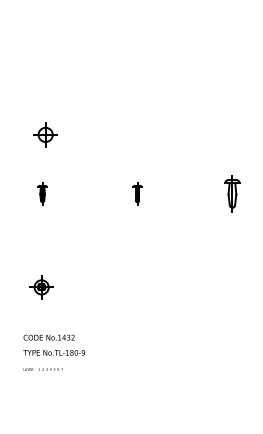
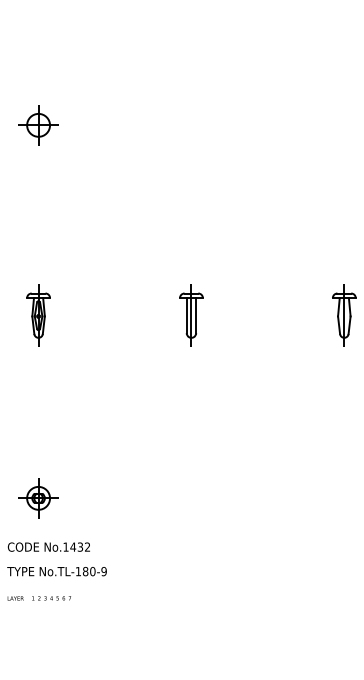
part: (45, 134) -> (38, 124), moved
part: (42, 193) -> (38, 314), size x1.67
part: (137, 193) -> (191, 314), size x1.67
part: (41, 287) -> (38, 498), moved

